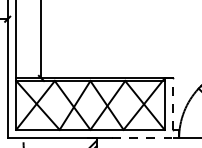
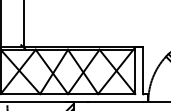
line: (173, 104) -> (143, 71), dashed -> solid
line: (142, 138) -> (115, 101), dashed -> solid

